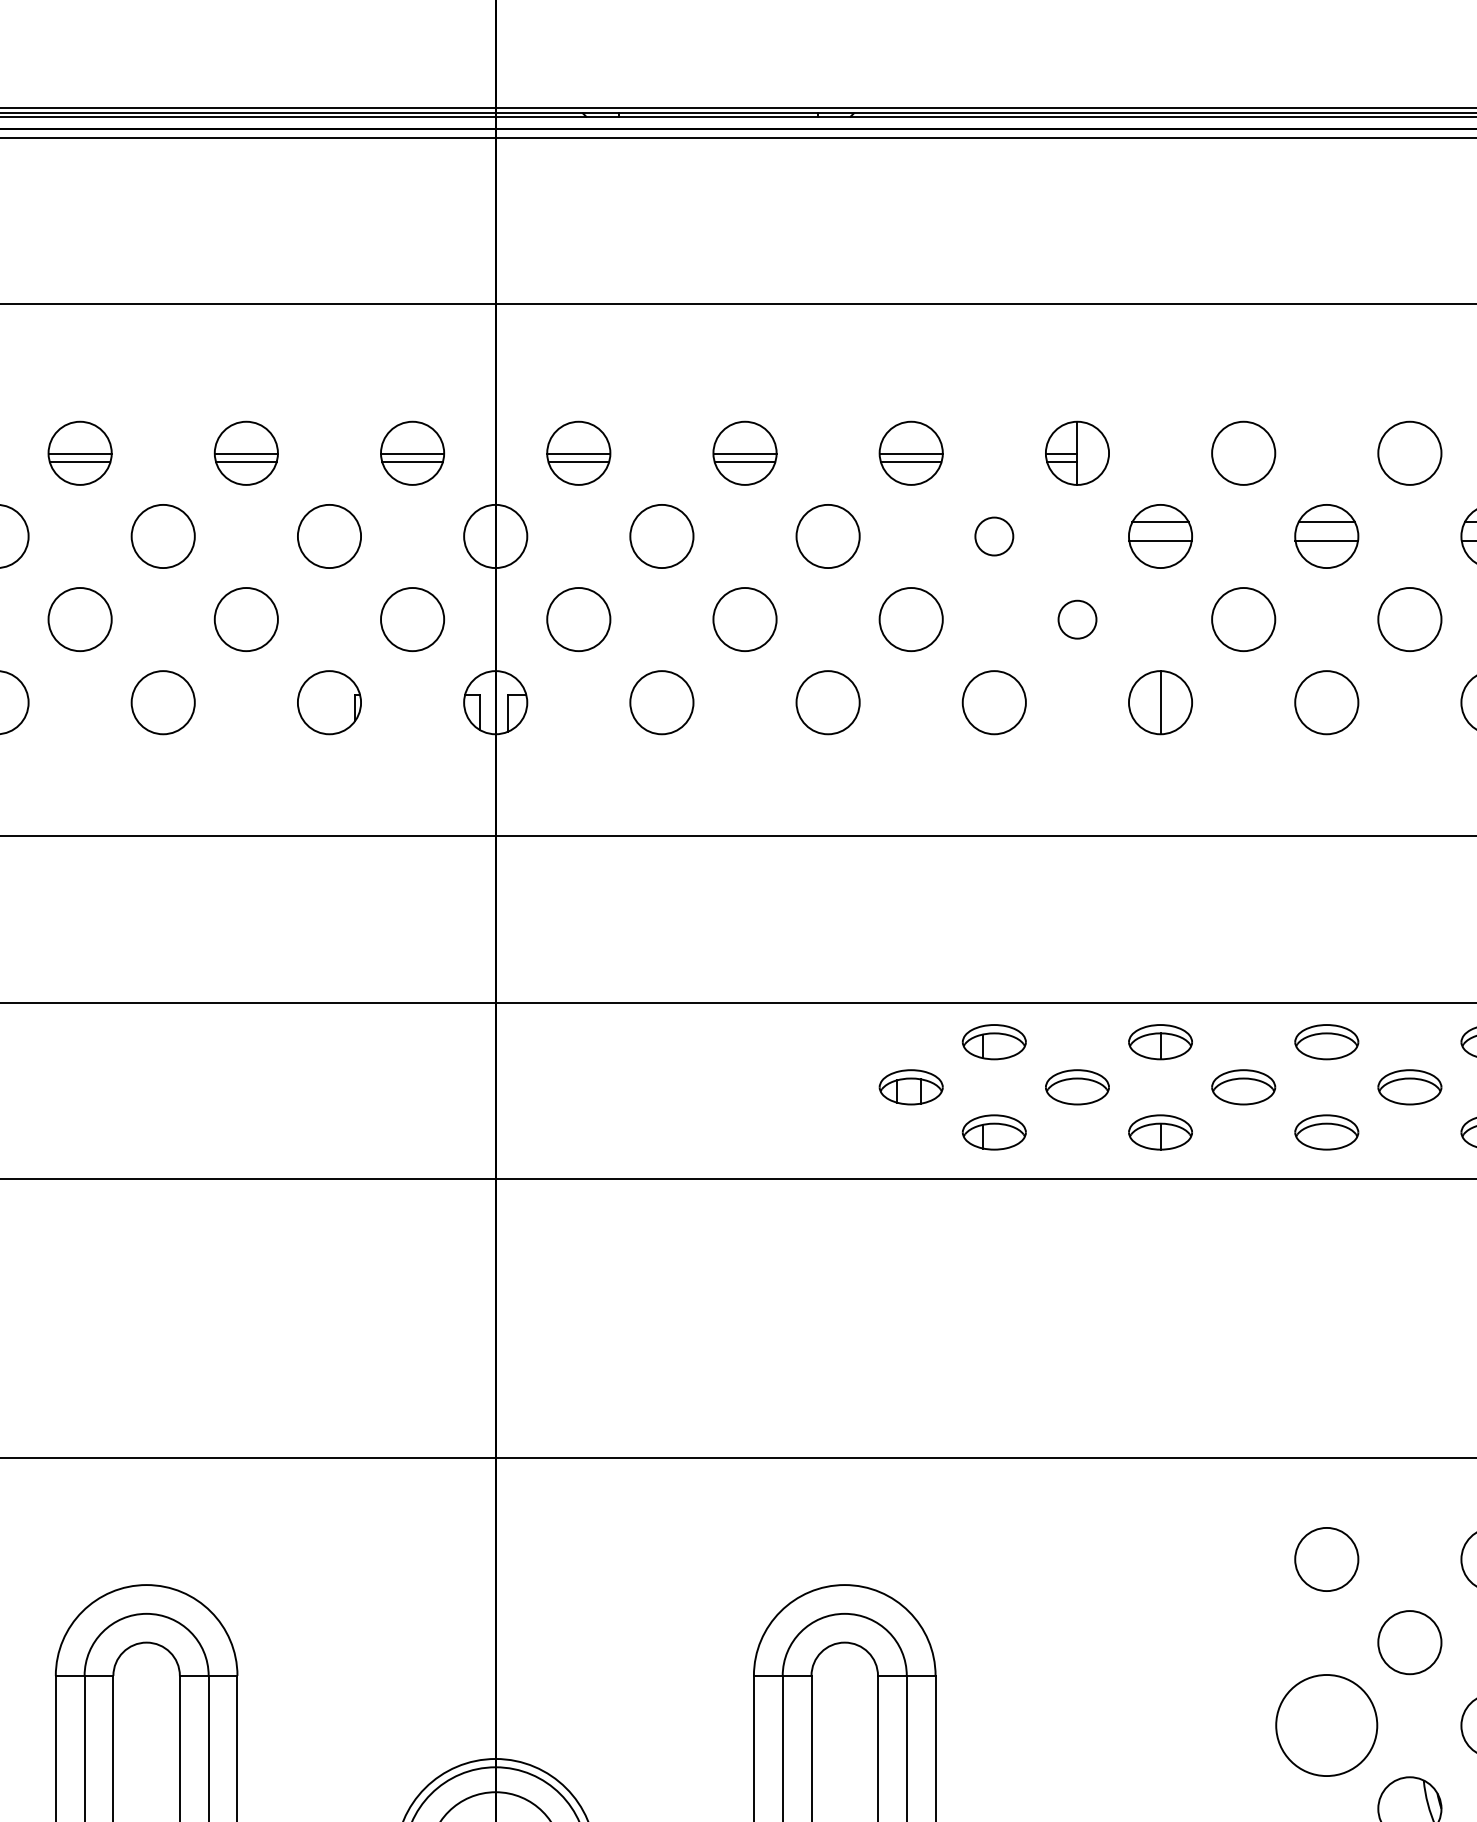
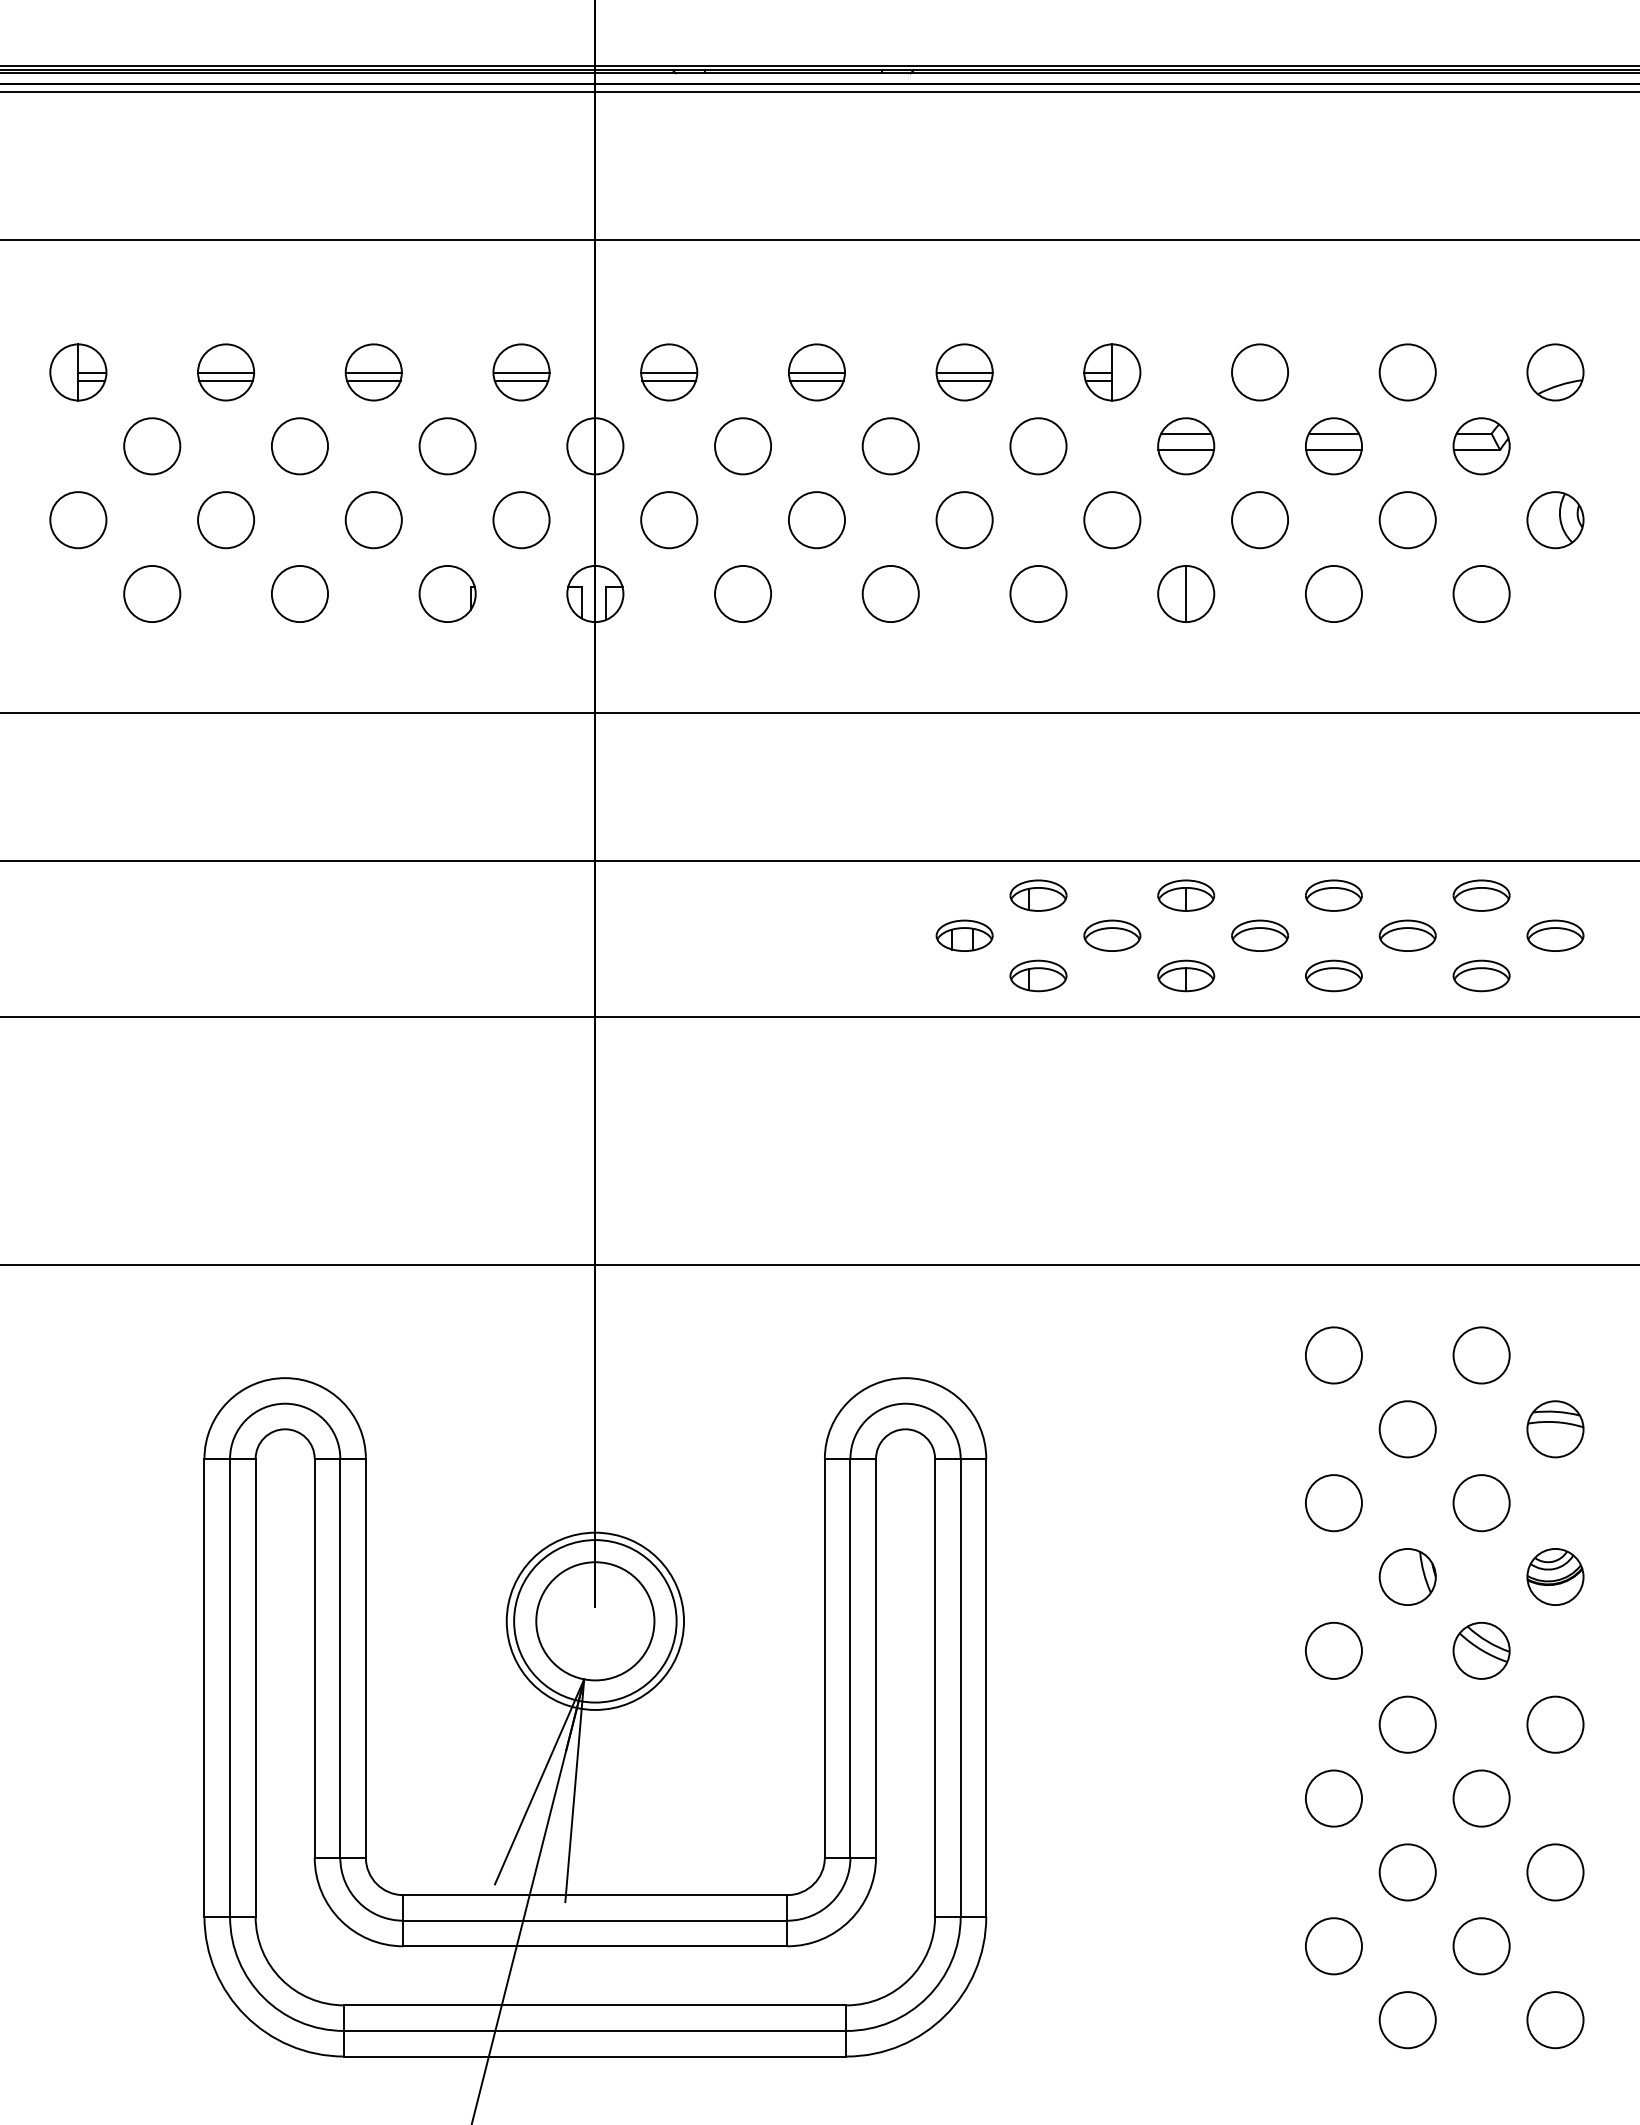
circle: (994, 536) -> (1038, 446), size x1.67
circle: (1077, 619) -> (1112, 520), size x1.67
circle: (1326, 1726) -> (1333, 1503), size x0.62

